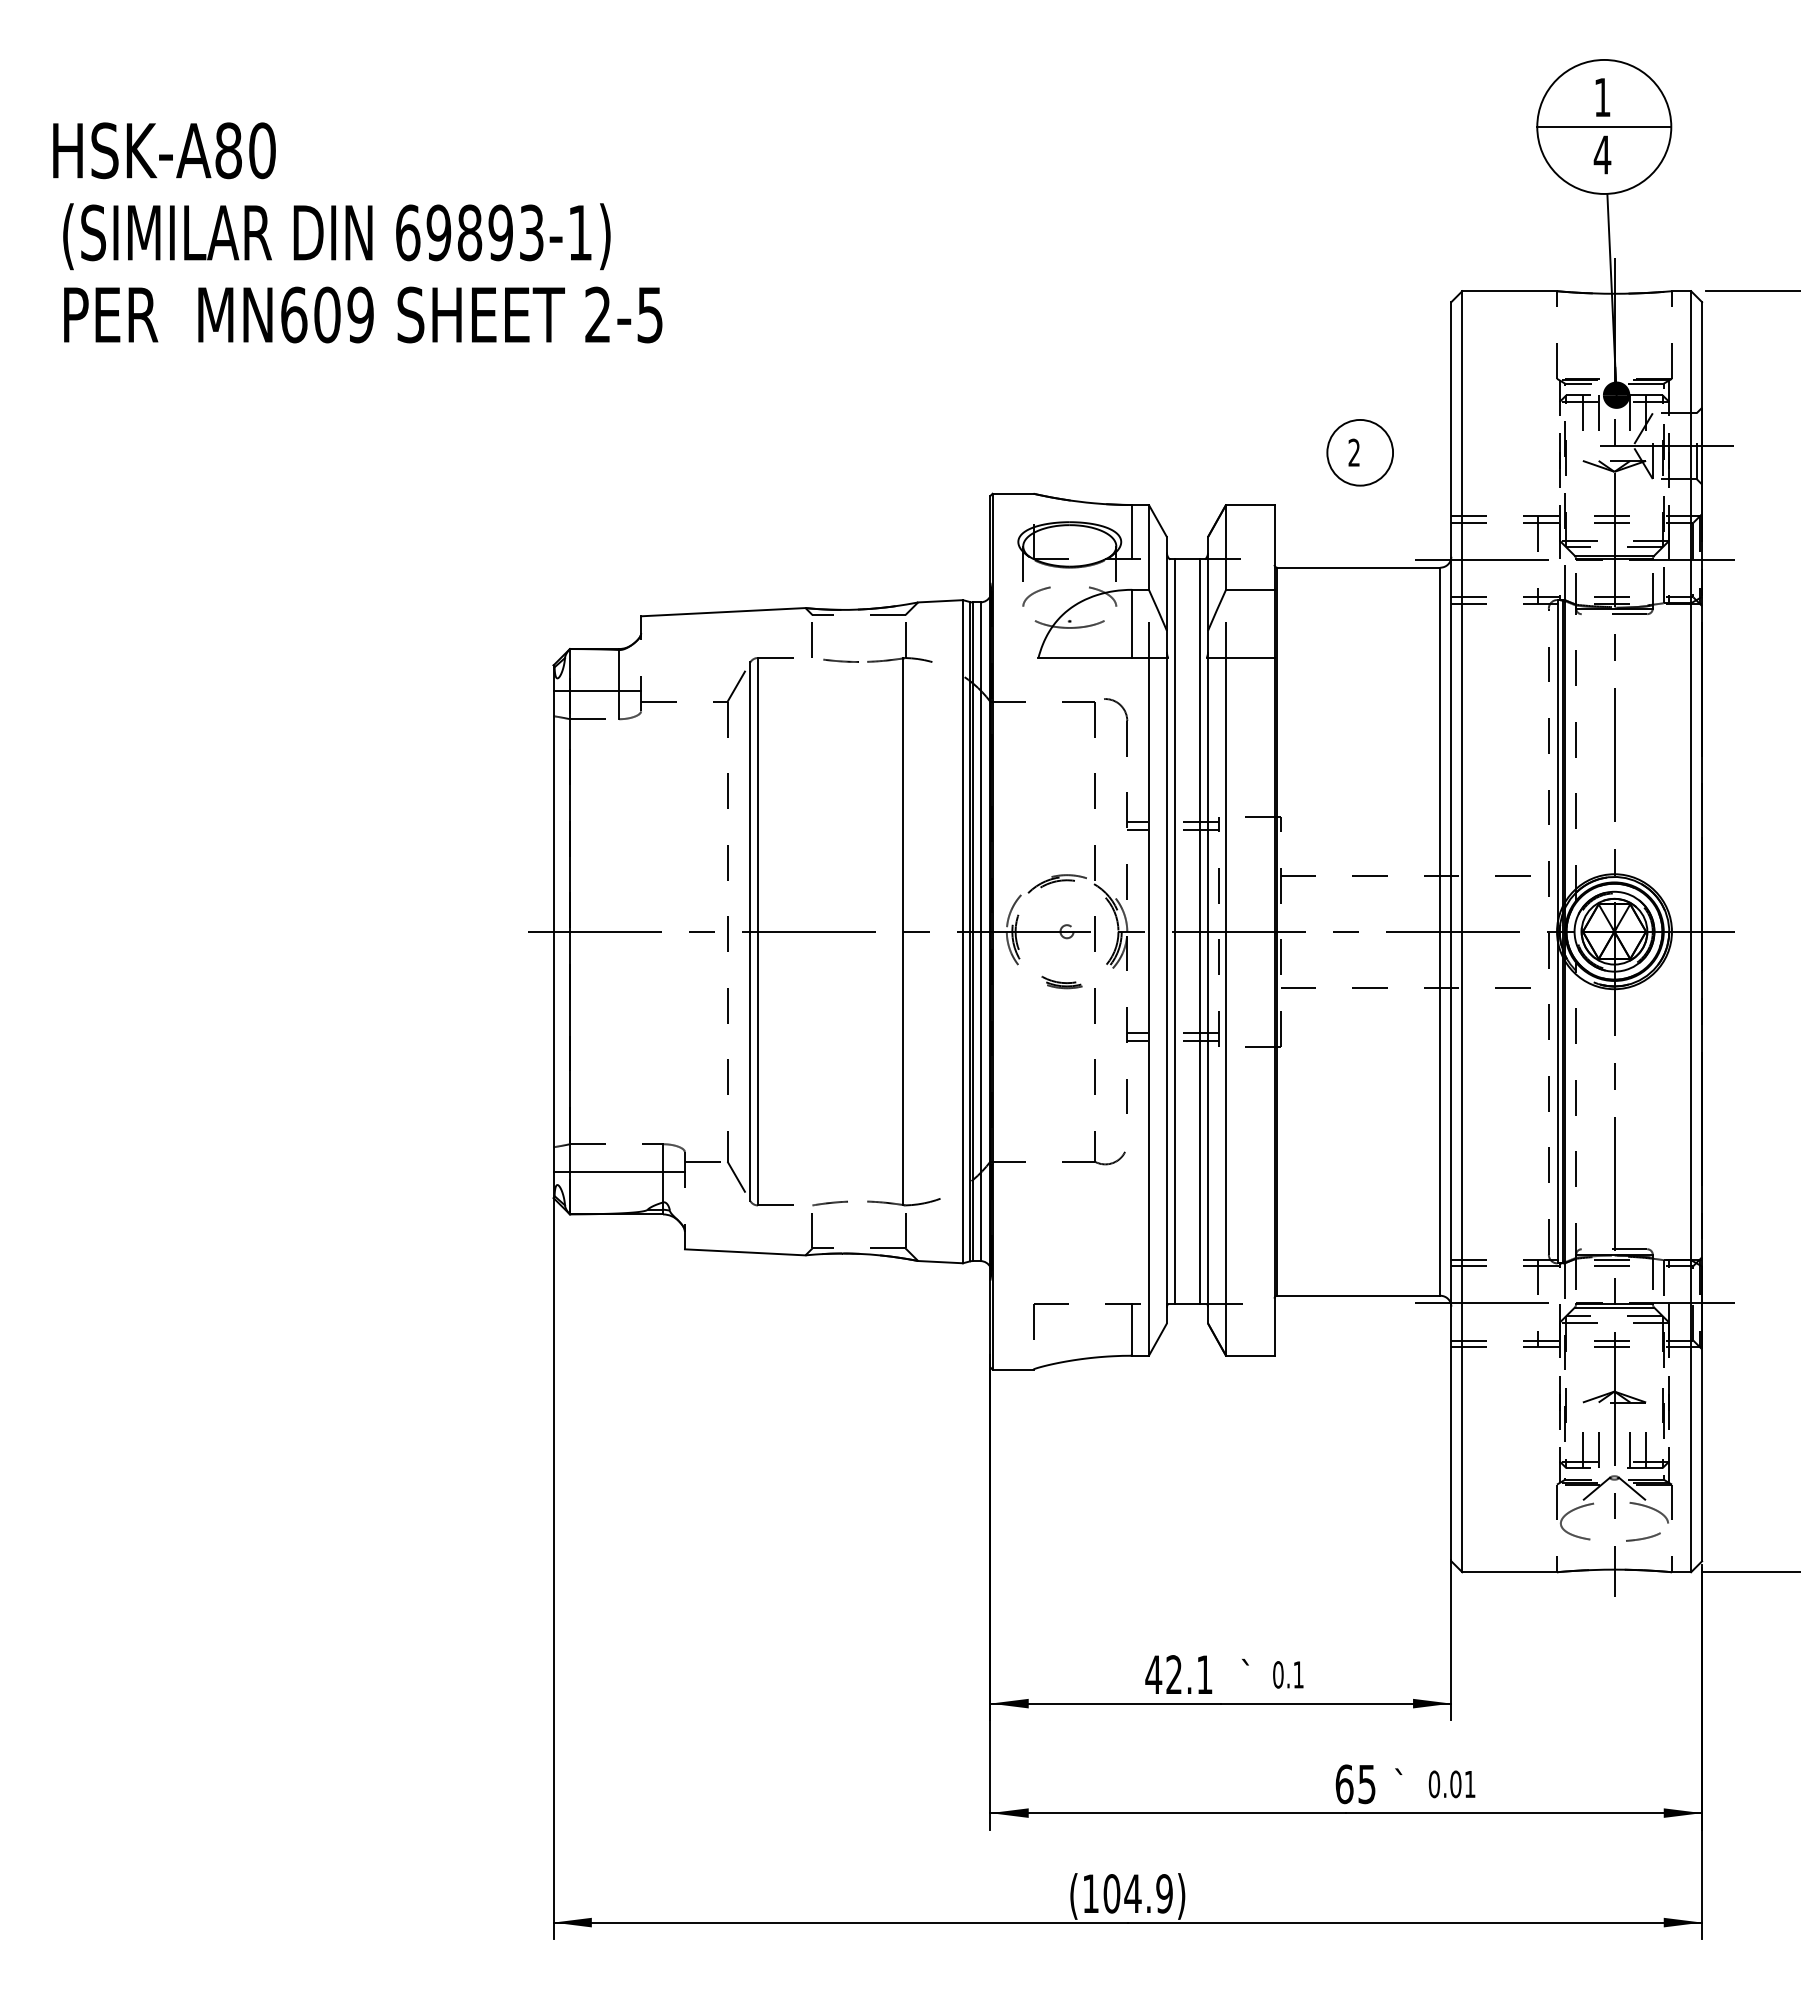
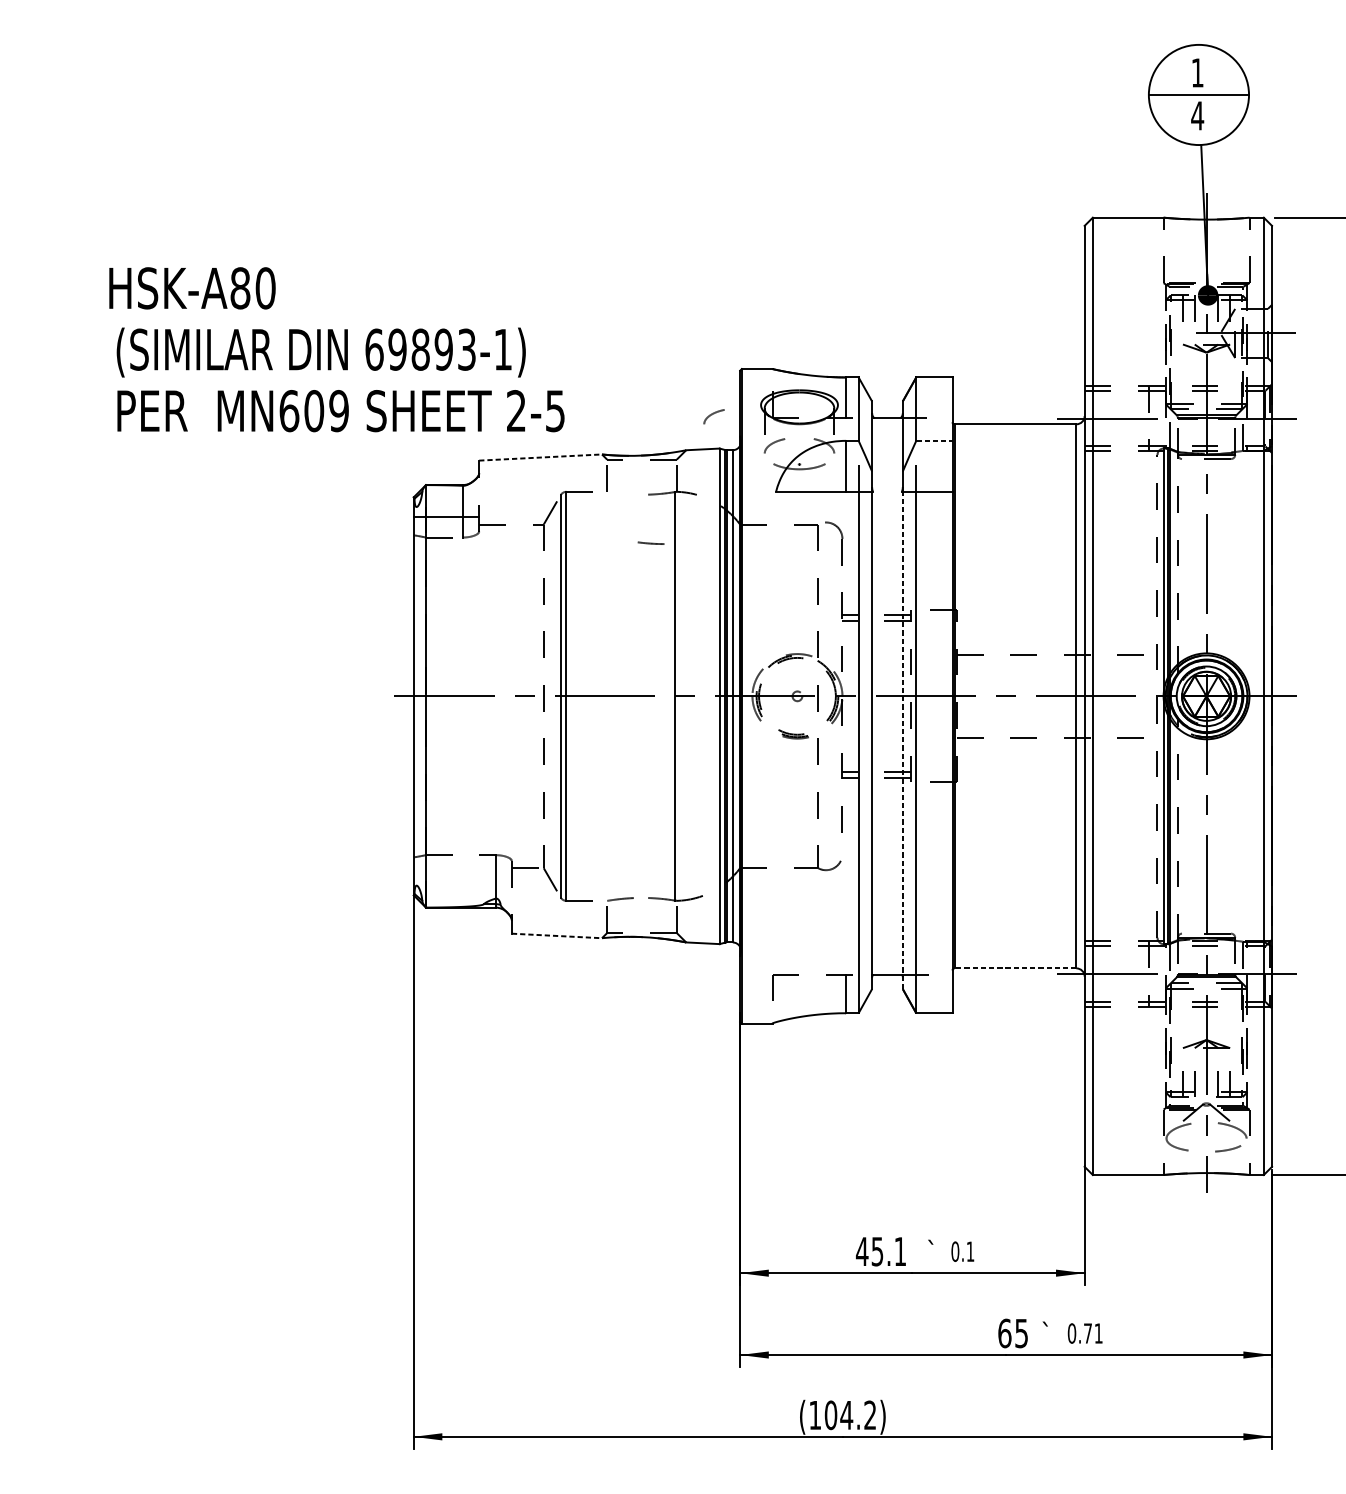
text: (357, 232) -> (336, 349), moved
part: (1359, 452) -> (1016, 338), removed
curve: (954, 554) -> (713, 414), added
line: (1250, 589) -> (934, 440), solid -> dashed
line: (723, 612) -> (540, 457), solid -> dashed
line: (840, 660) -> (650, 542), moved
line: (1175, 931) -> (878, 696), removed
line: (1199, 931) -> (896, 696), removed
line: (1208, 990) -> (903, 740), solid -> dashed
line: (618, 1171) -> (462, 875), removed
line: (745, 1252) -> (557, 936), solid -> dashed
line: (1358, 1295) -> (1015, 968), solid -> dashed
text: (1173, 1674) -> (877, 1251), 42.1 -> 45.1
text: (1455, 1784) -> (1087, 1333), 0.01 -> 0.71
text: (1164, 1893) -> (870, 1415), (104.9) -> (104.2)

